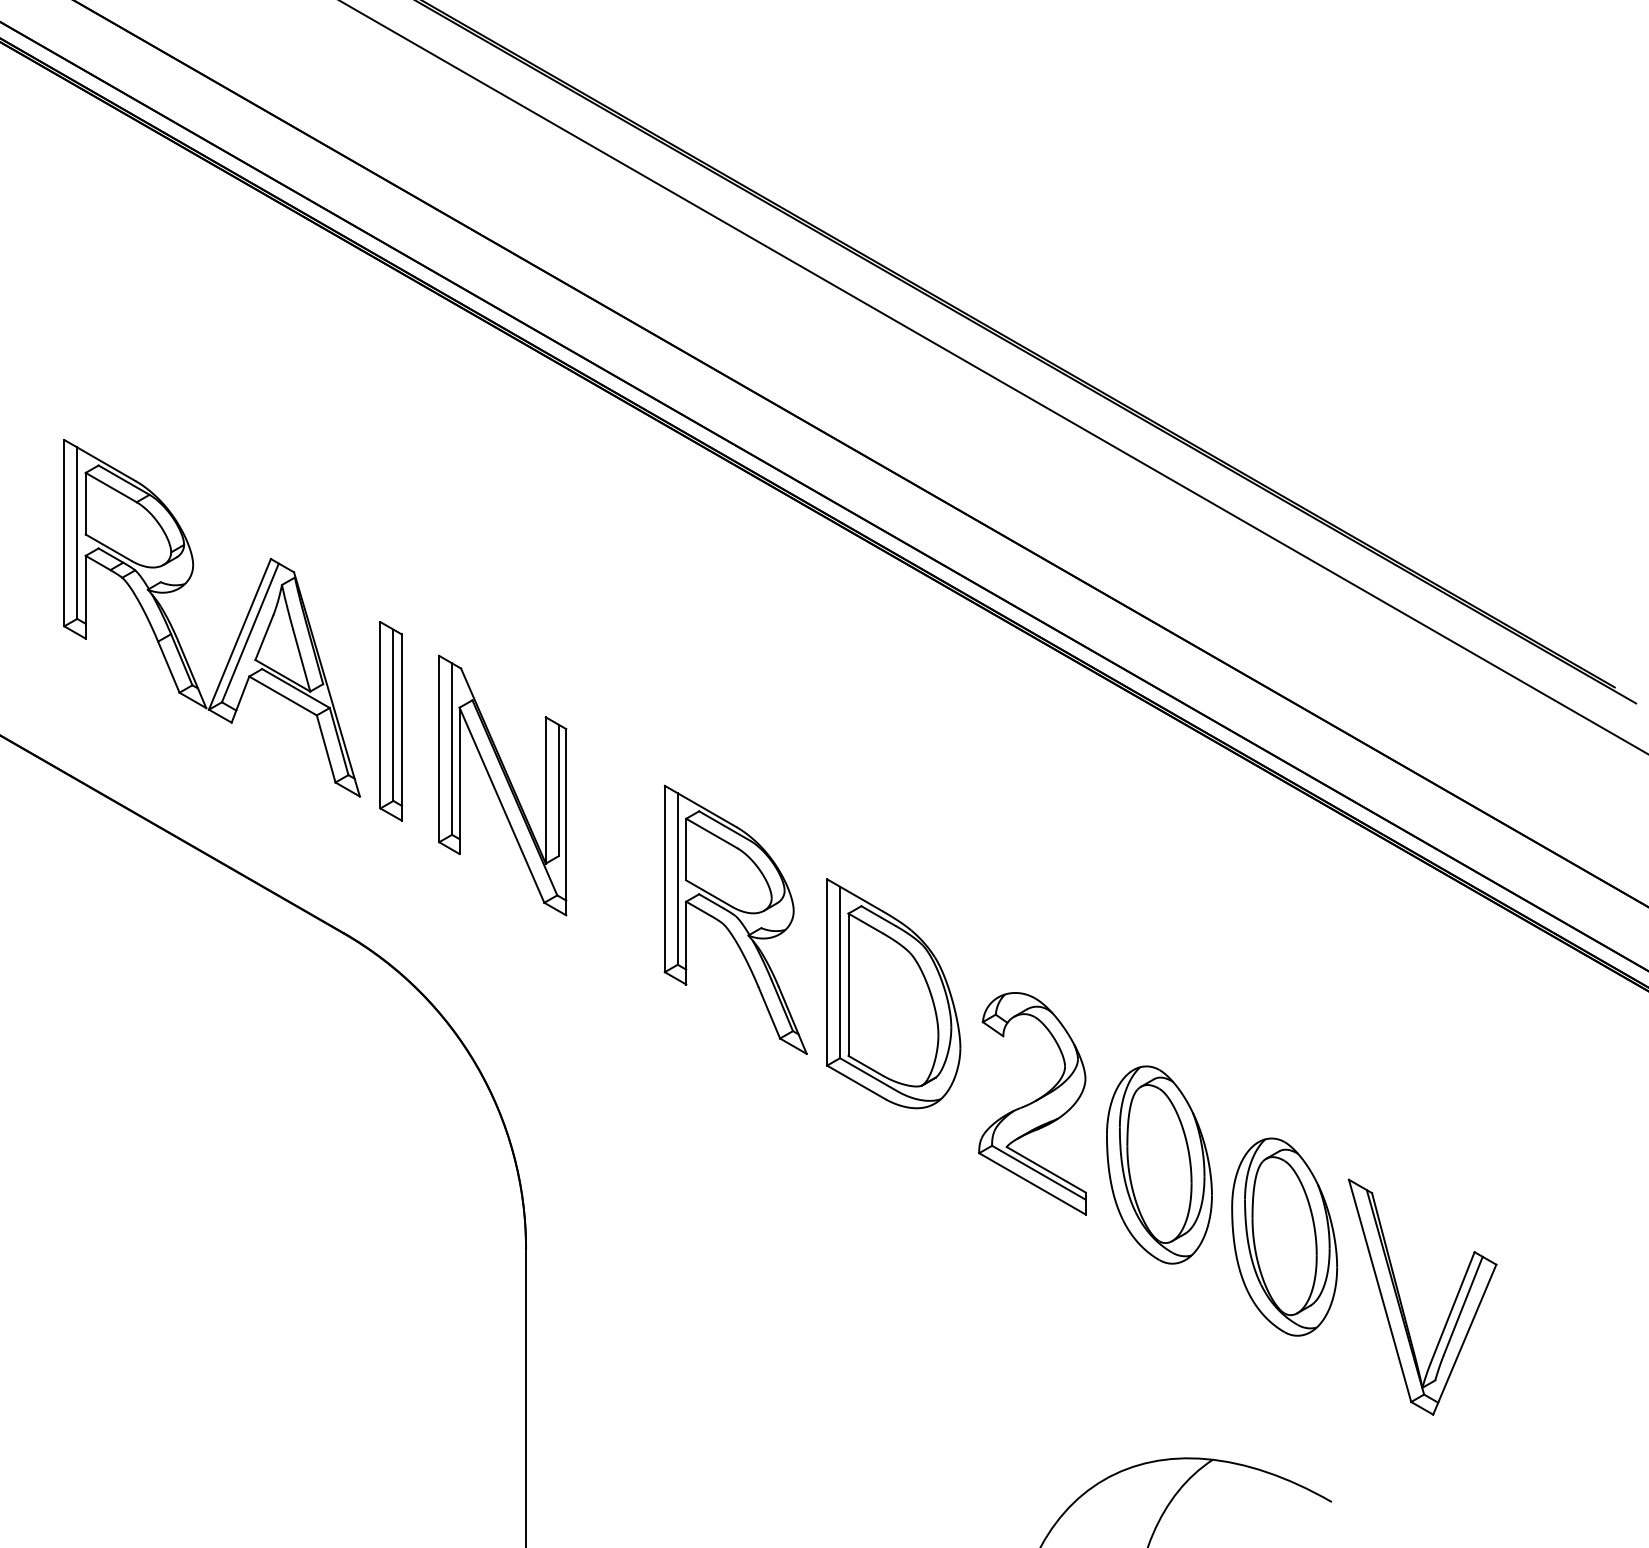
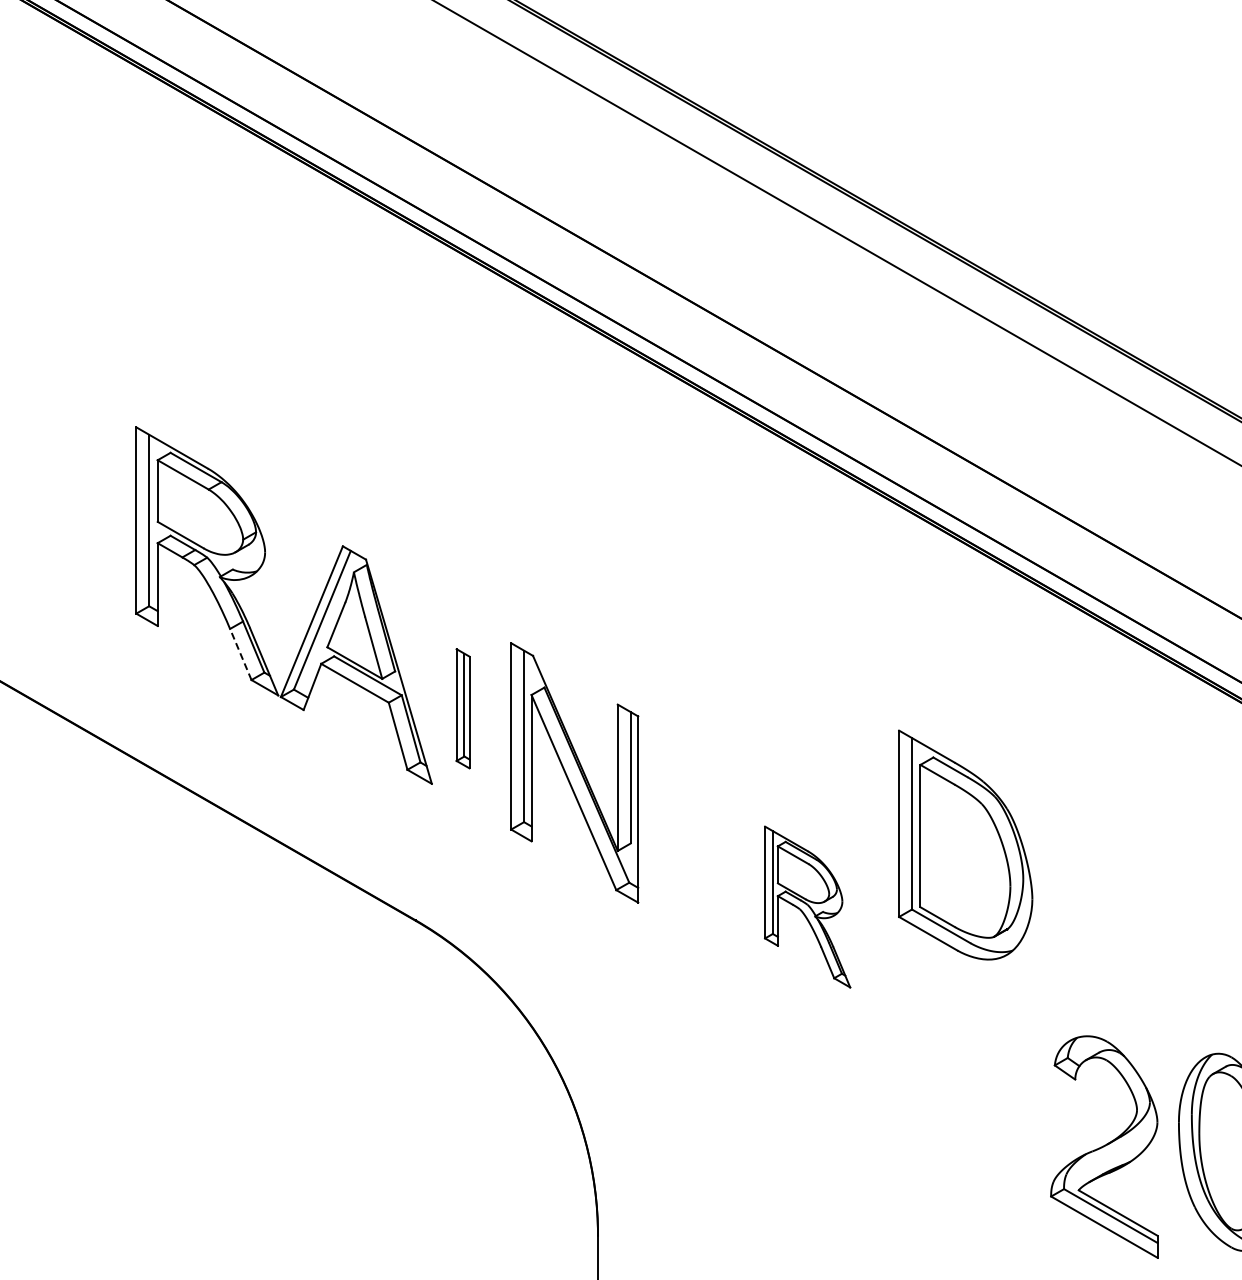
line: (168, 667) -> (240, 654), solid -> dashed
part: (390, 721) -> (462, 708), size x0.6
part: (735, 919) -> (807, 906), size x0.6
part: (893, 993) -> (965, 844), moved
part: (1032, 1103) -> (1104, 1146), moved

